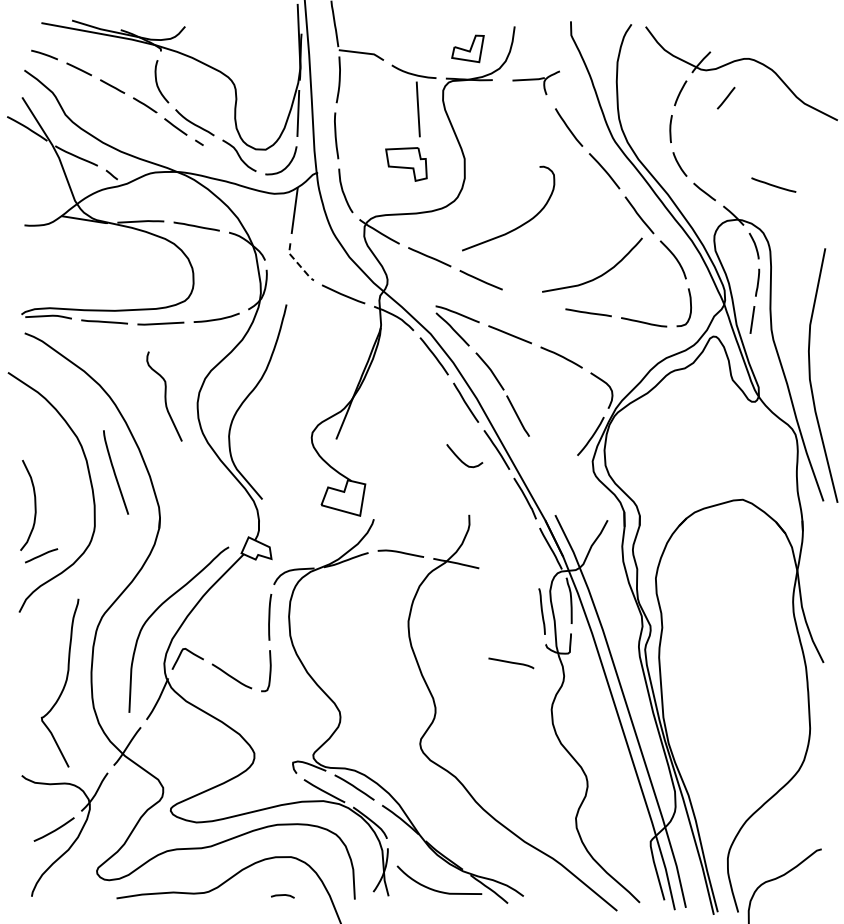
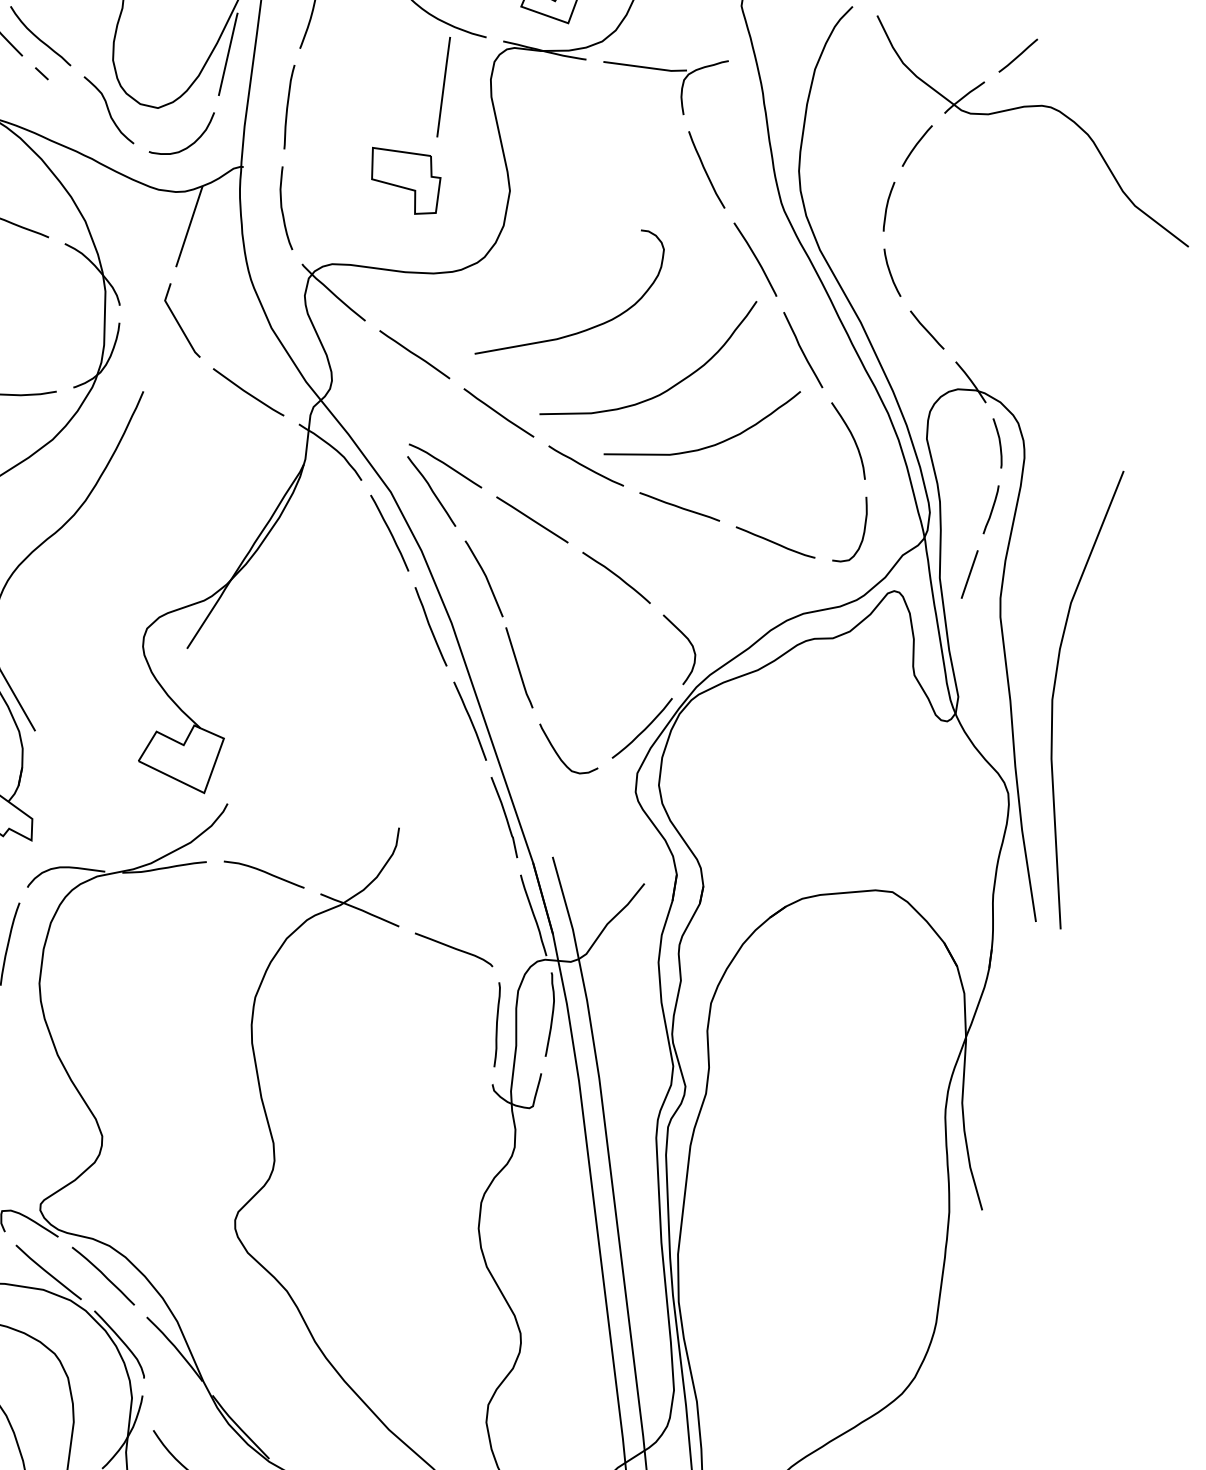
part: (536, 82) -> (663, 78), size x1.43
line: (725, 97) -> (1017, 54), moved
line: (773, 184) -> (585, 464), moved
curve: (566, 252) -> (660, 391), added
line: (298, 263) -> (178, 322), dashed -> solid
curve: (461, 459) -> (560, 755), moved
curve: (511, 663) -> (454, 950), moved

